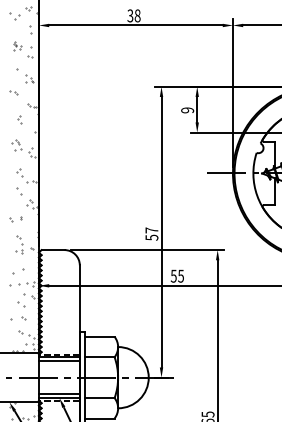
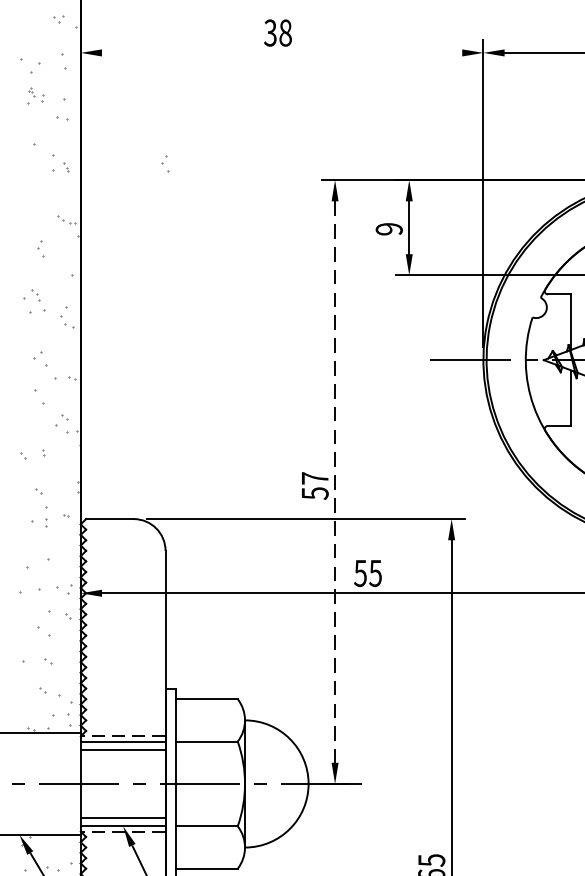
part: (14, 16) -> (29, 65), moved
line: (135, 25) -> (281, 52), removed
part: (79, 78) -> (164, 162), added
part: (13, 92) -> (27, 192), removed
line: (161, 232) -> (335, 482), solid -> dashed

